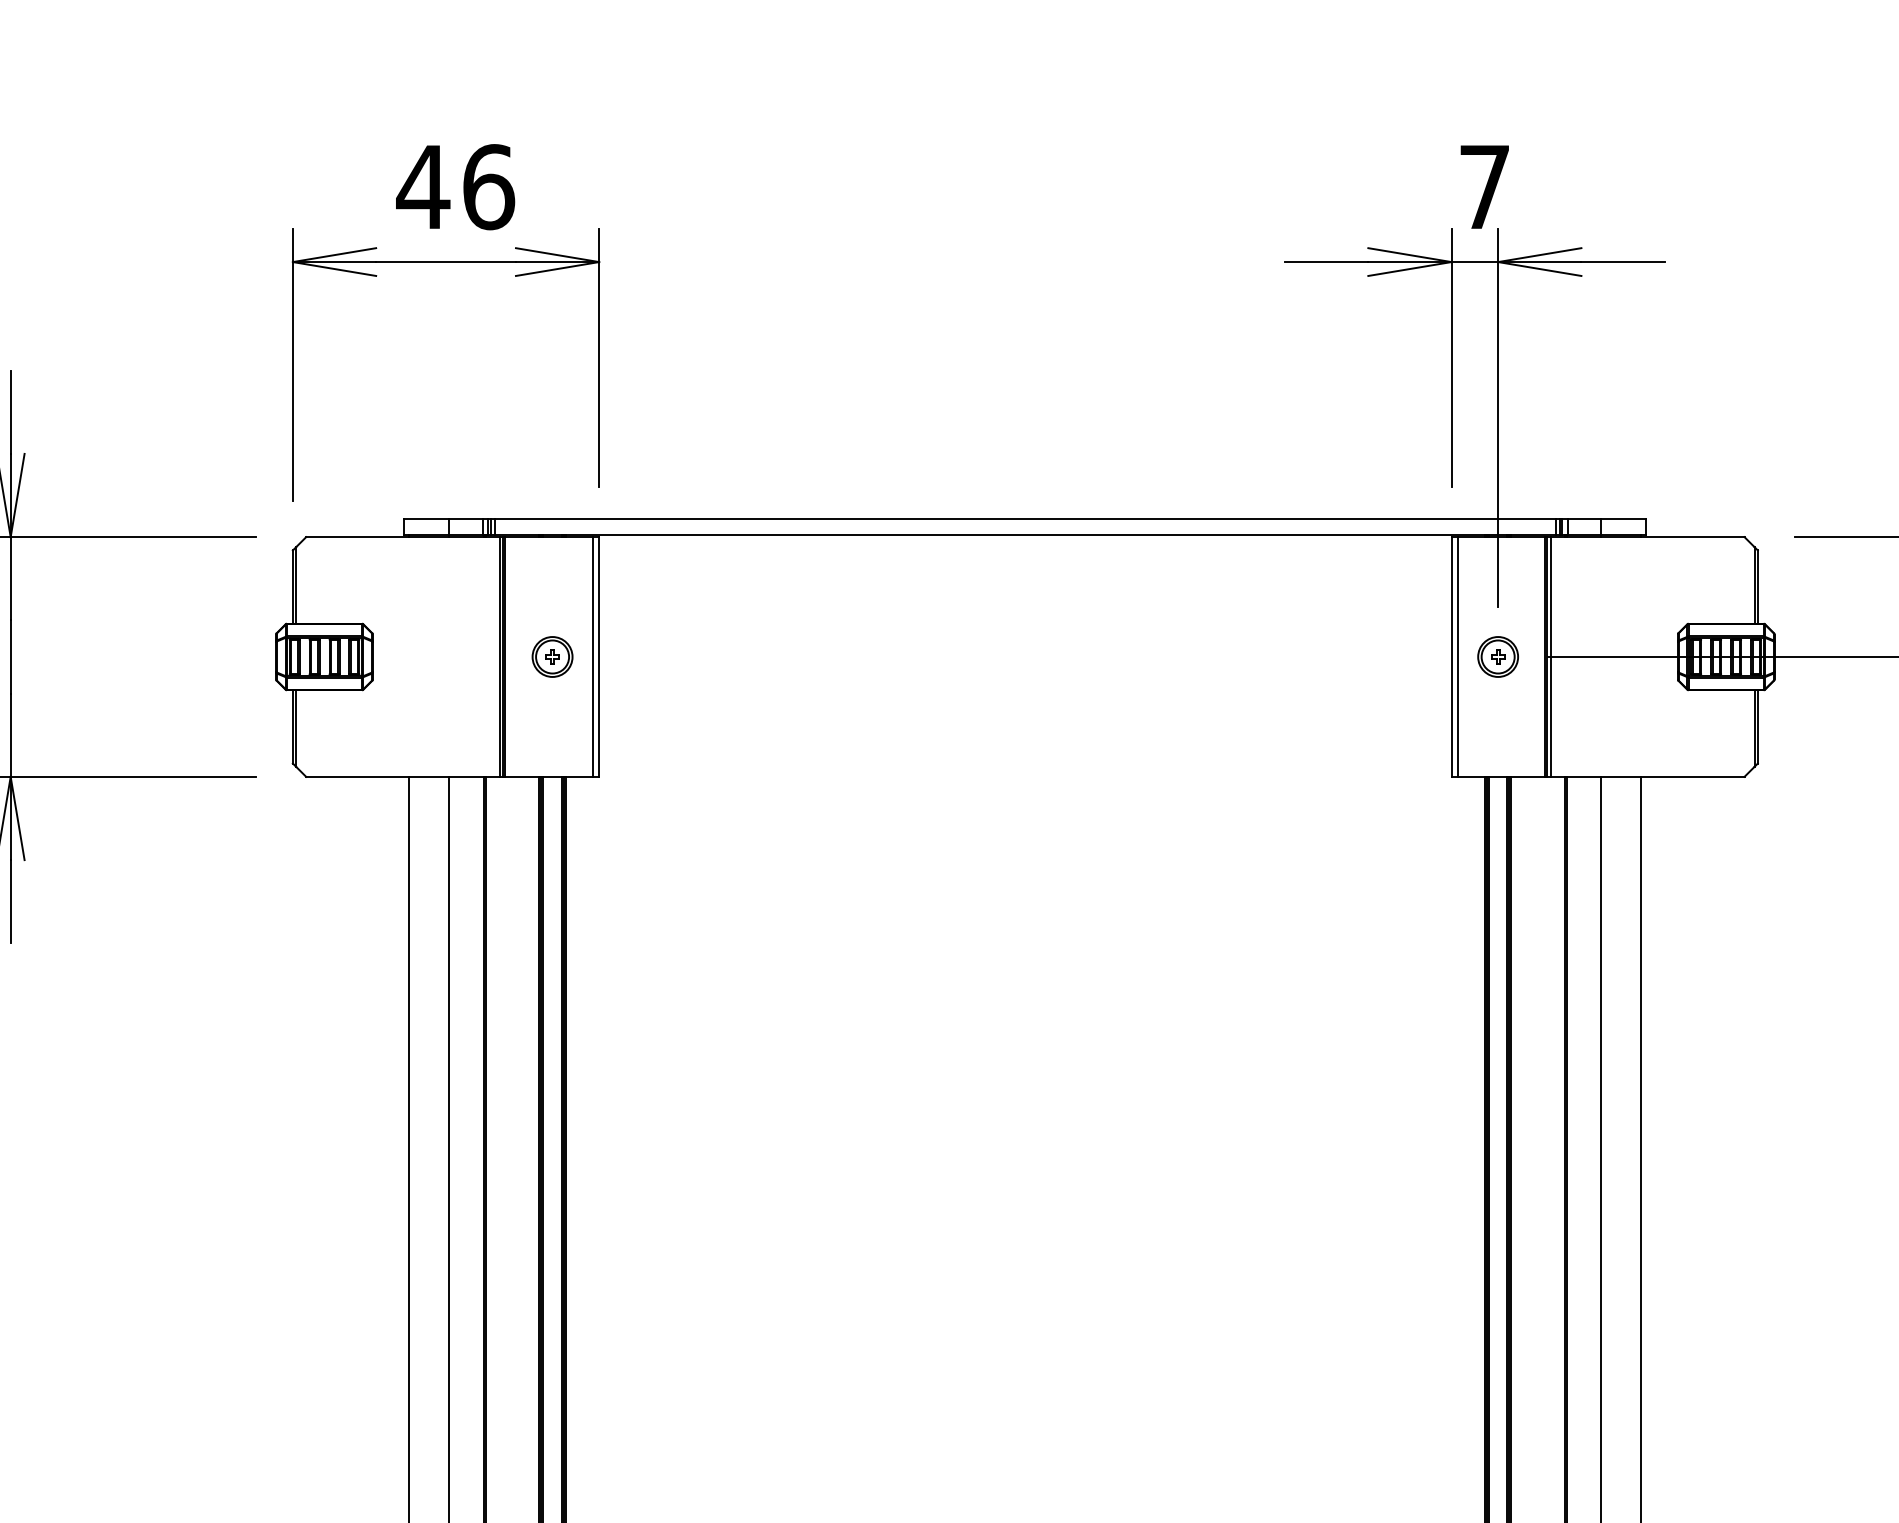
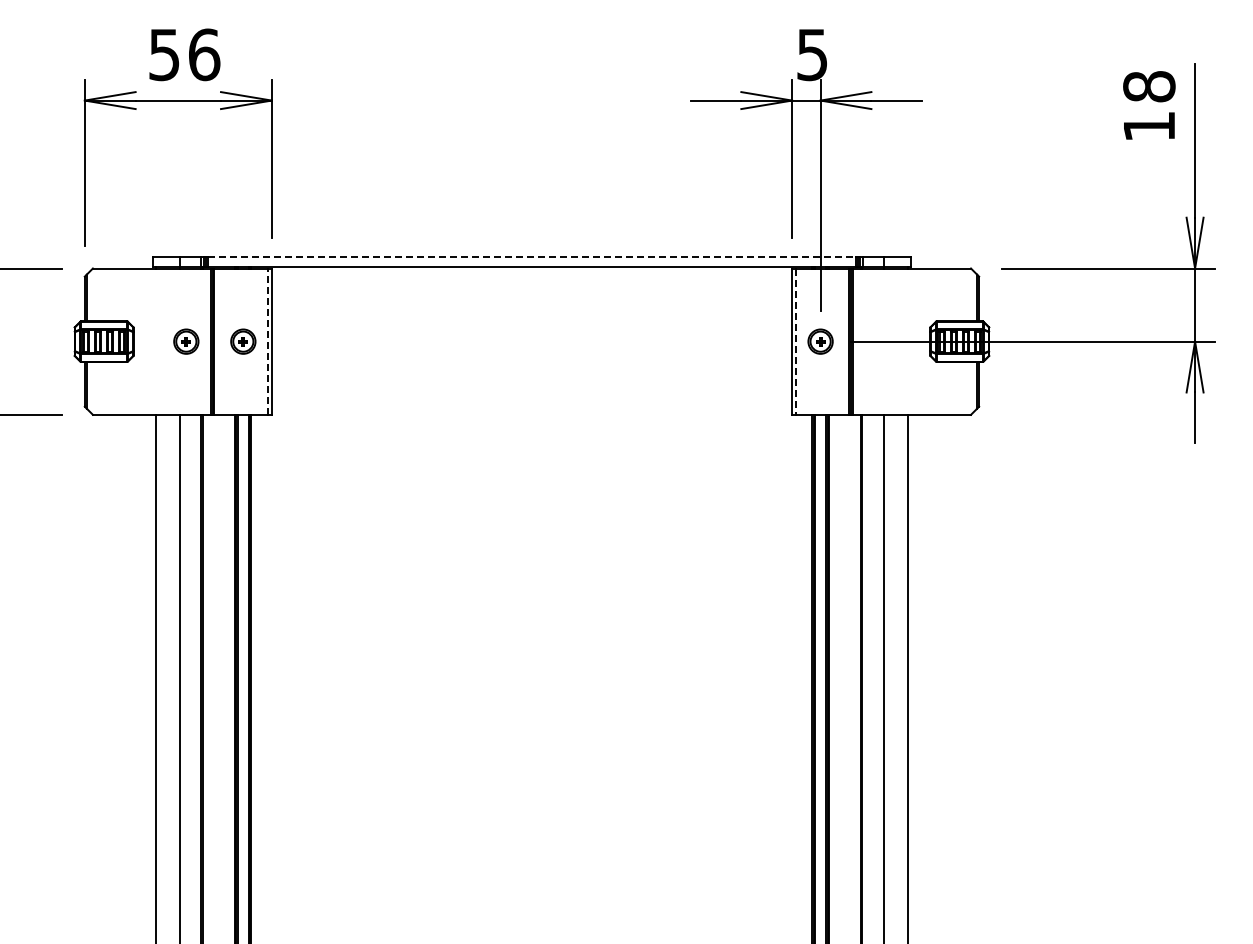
text: (421, 188) -> (163, 55), 46 -> 56
text: (1484, 188) -> (812, 55), 7 -> 5
line: (1024, 519) -> (531, 257), solid -> dashed
part: (459, 656) -> (186, 341), added
line: (592, 656) -> (267, 341), solid -> dashed
line: (1458, 658) -> (796, 342), solid -> dashed

